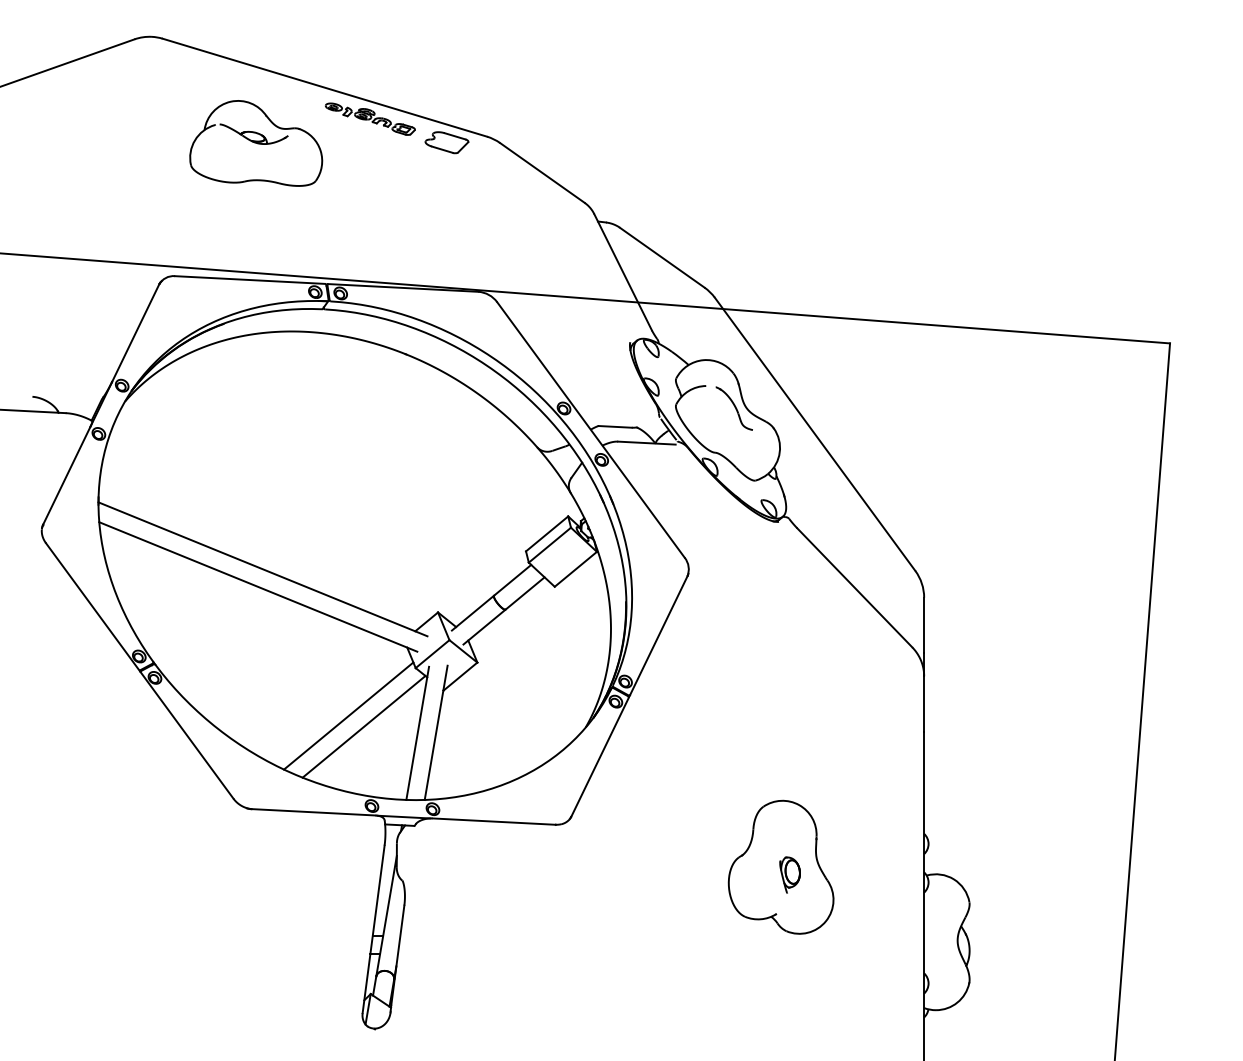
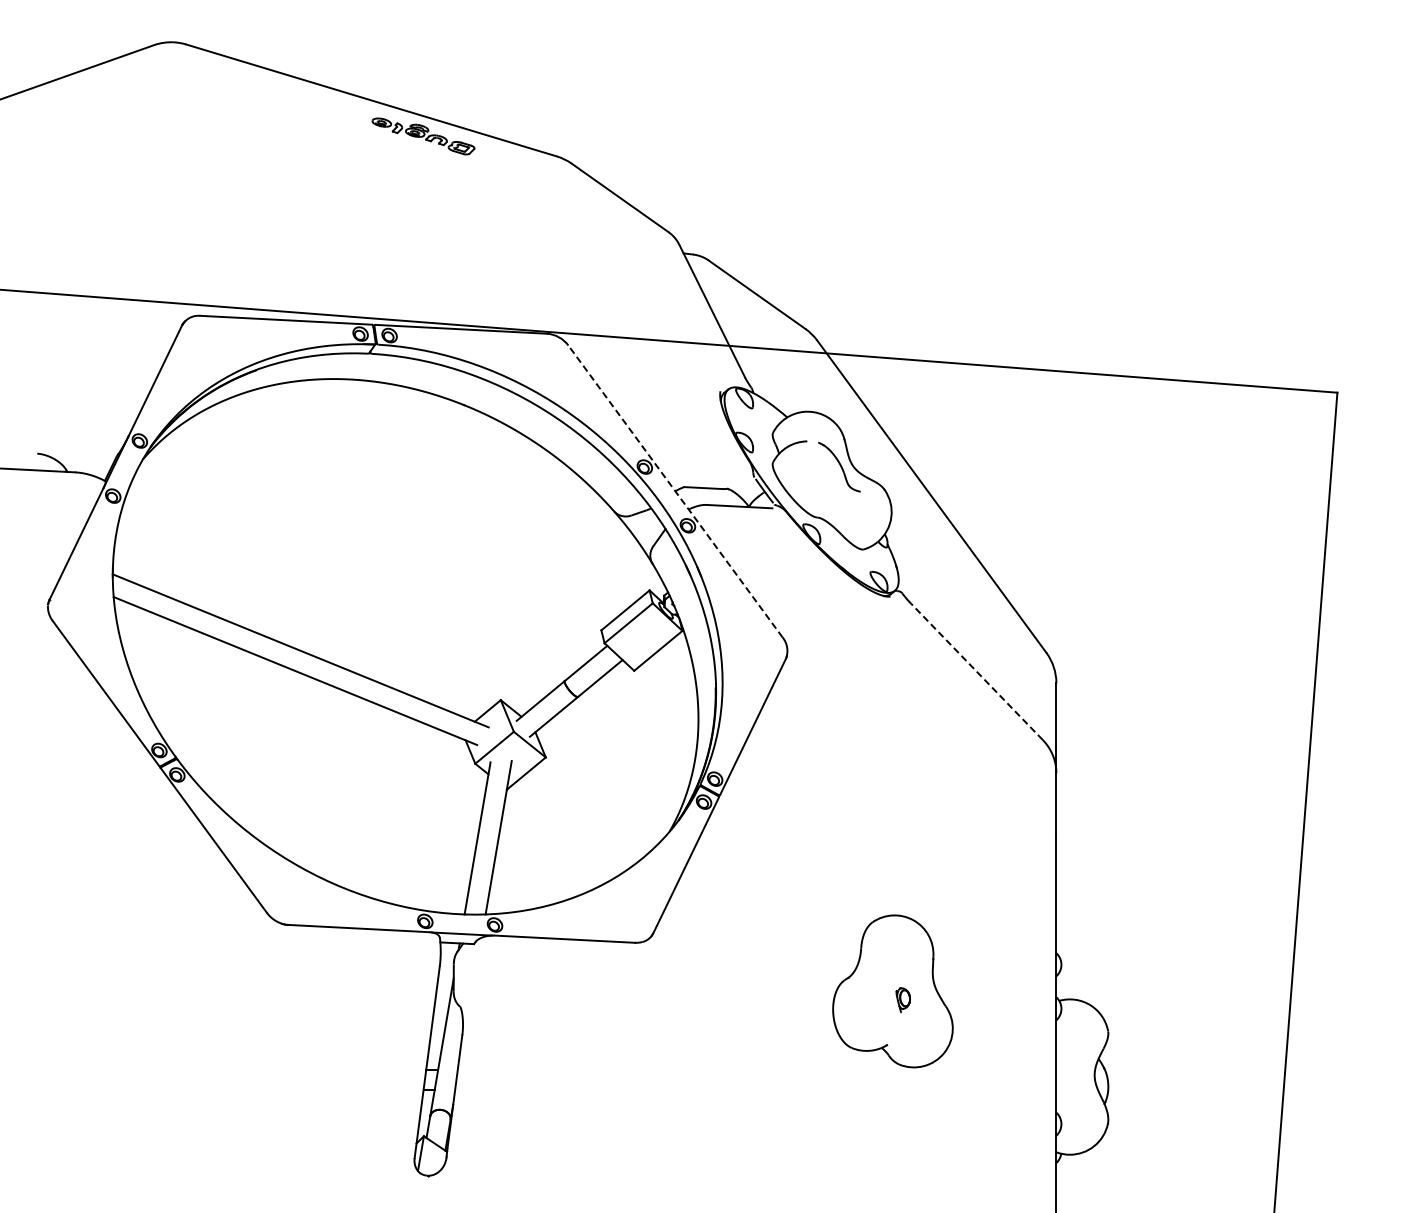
part: (255, 142) -> (292, 163), removed
part: (446, 142) -> (510, 163), removed
line: (590, 429) -> (675, 491), solid -> dashed
line: (855, 588) -> (977, 672), solid -> dashed
line: (348, 716) -> (398, 818), removed
line: (364, 726) -> (416, 830), removed
part: (790, 875) -> (903, 1000), size x0.6

